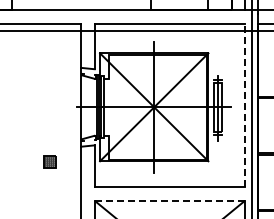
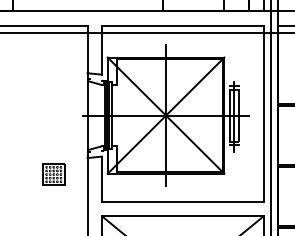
line: (244, 105) -> (263, 113), dashed -> solid
part: (49, 161) -> (53, 173), size x1.67
line: (169, 200) -> (182, 215), dashed -> solid

